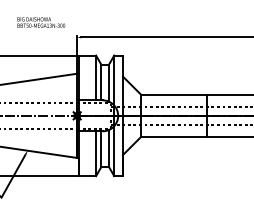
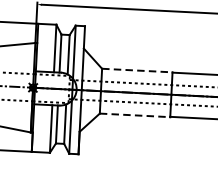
line: (174, 94) -> (137, 70), solid -> dashed
line: (174, 136) -> (135, 114), solid -> dashed

